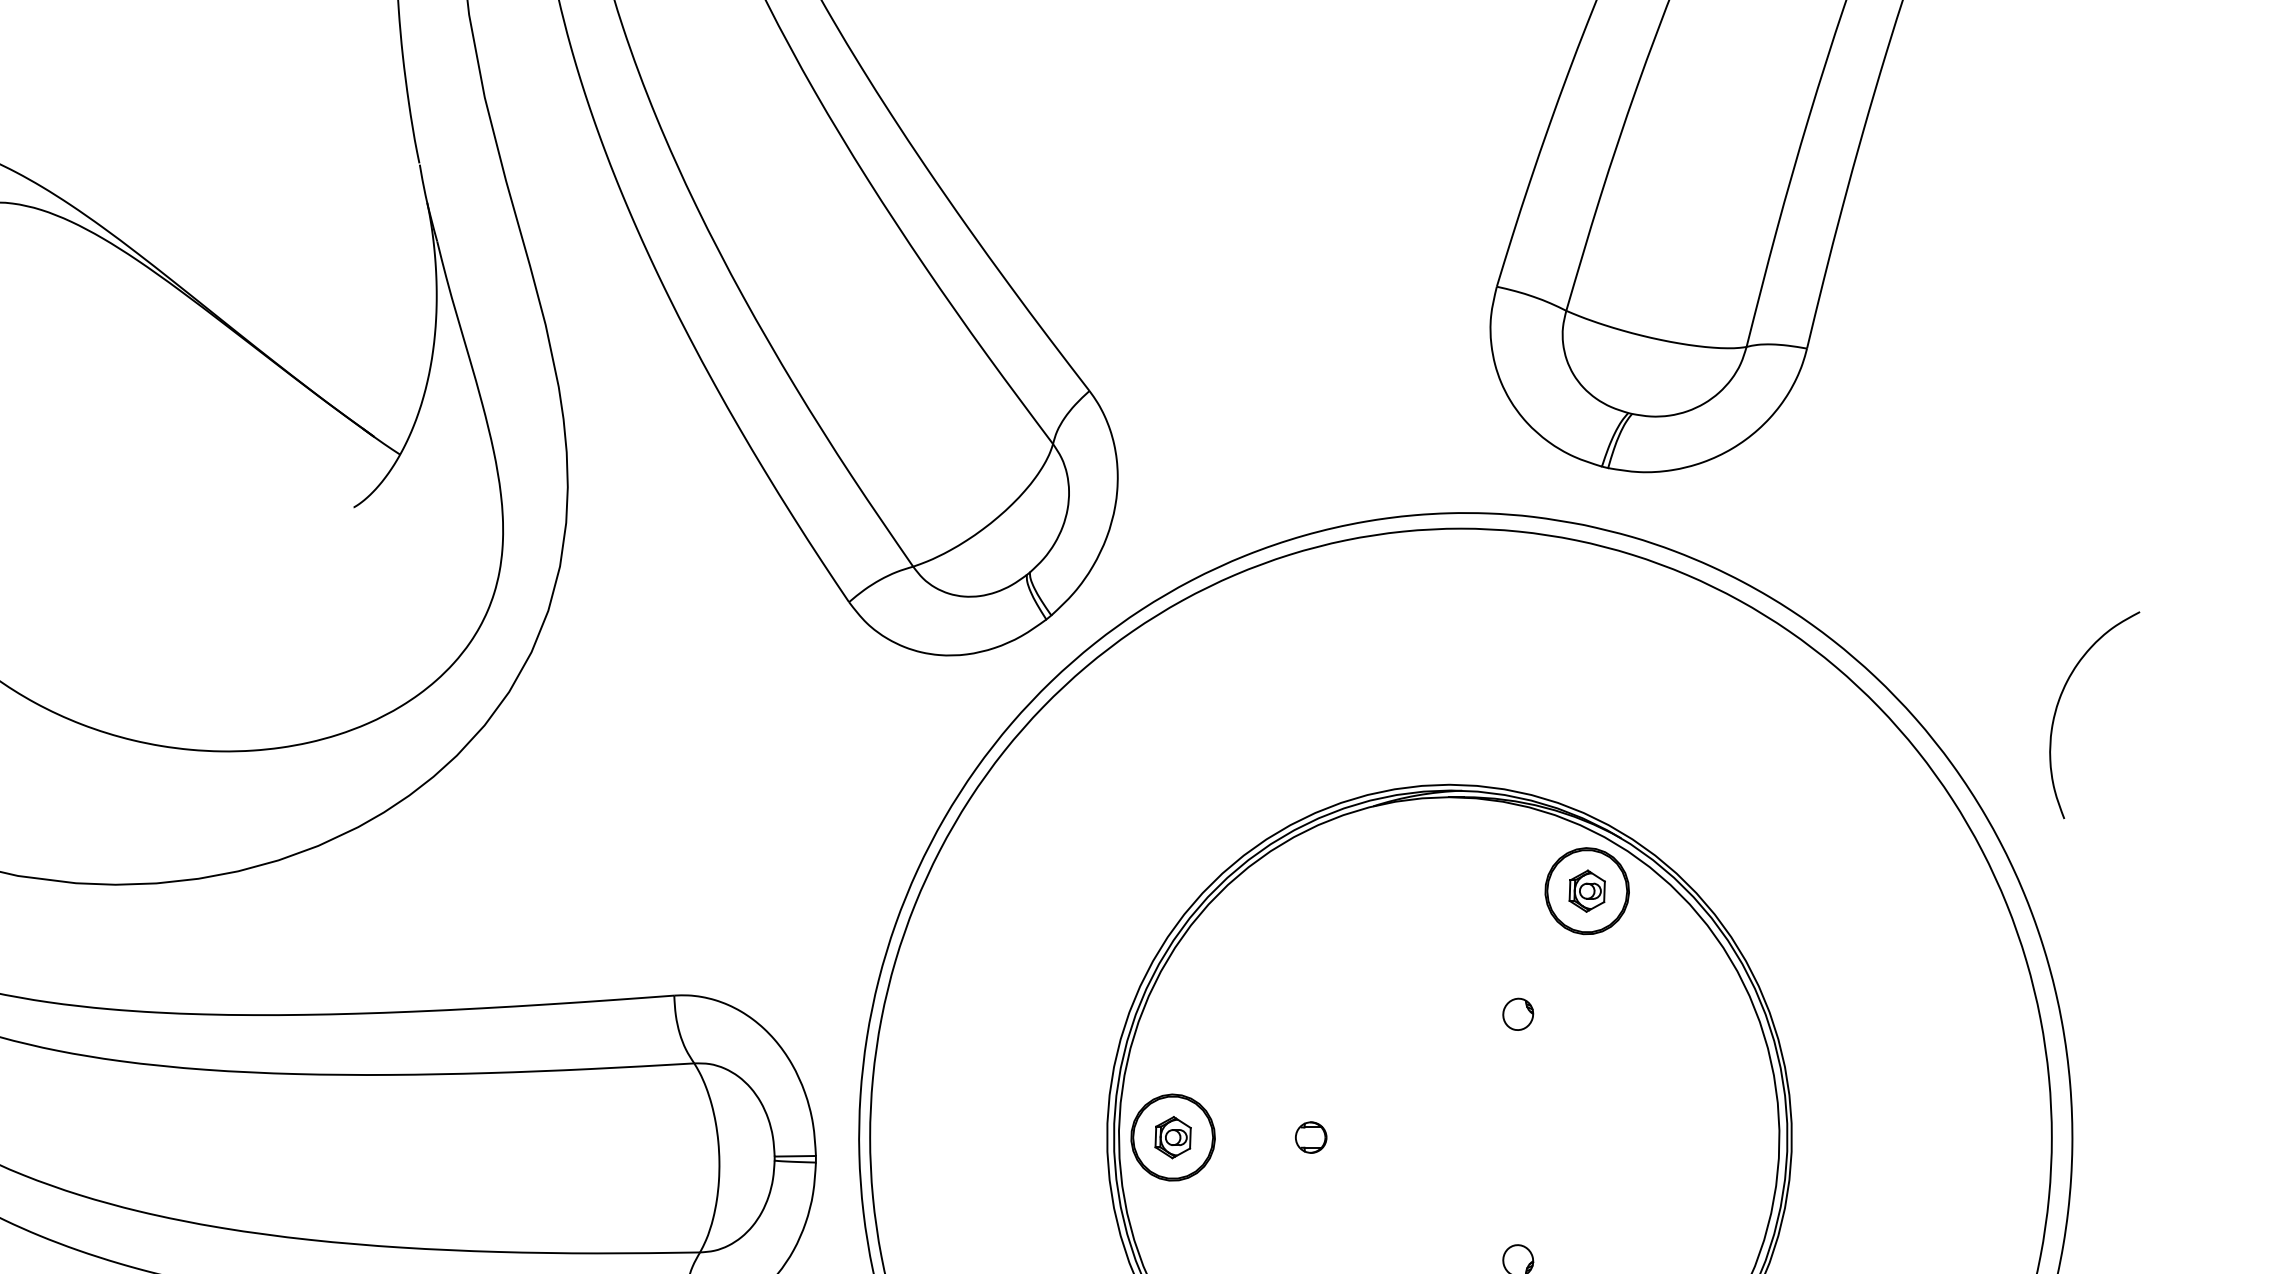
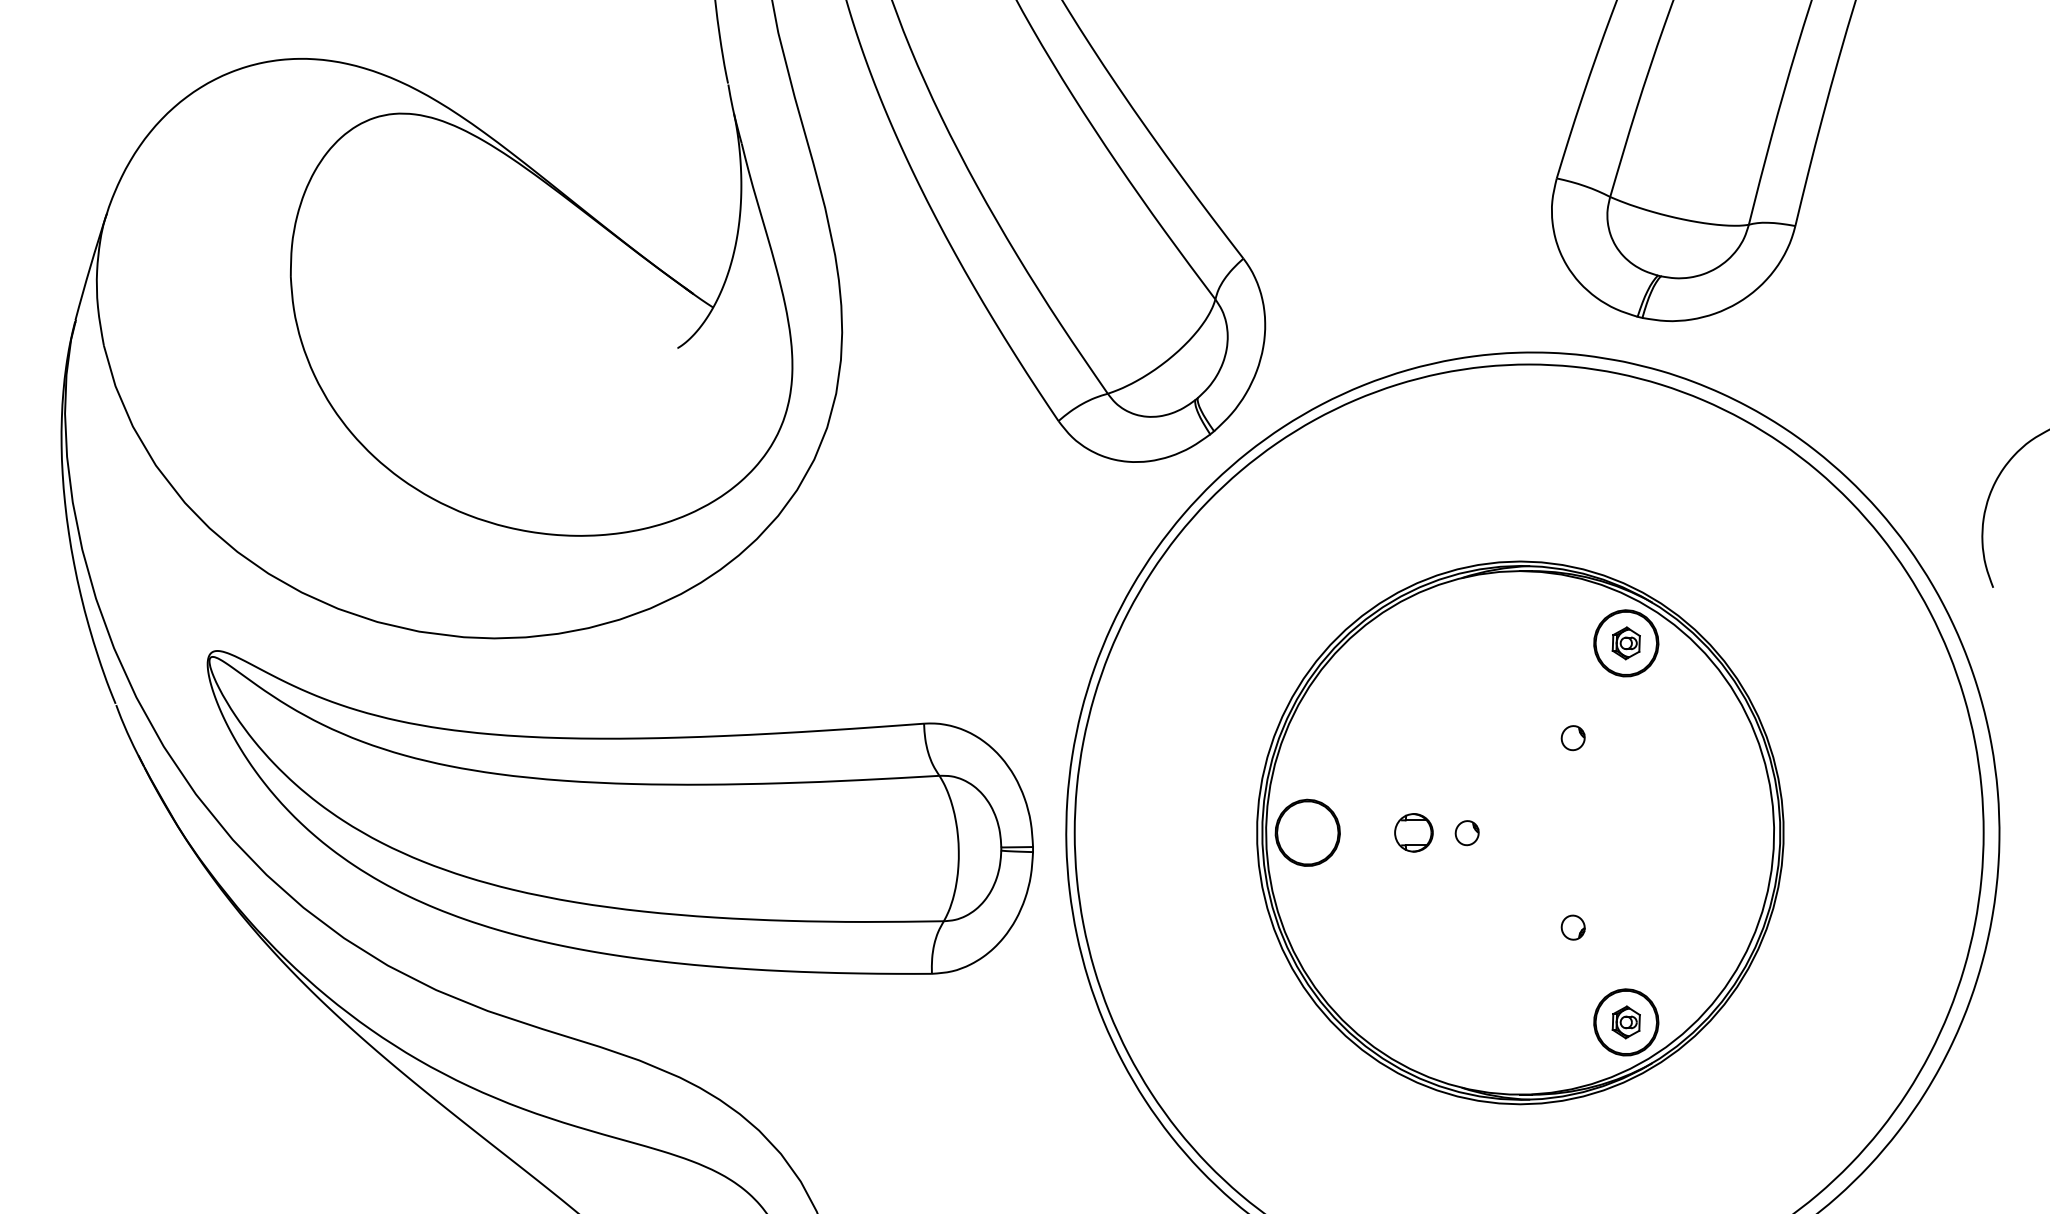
part: (1172, 1137) -> (1307, 832), removed
part: (1310, 1137) -> (1413, 832), size x1.6
part: (1379, 1138) -> (1466, 833), added

